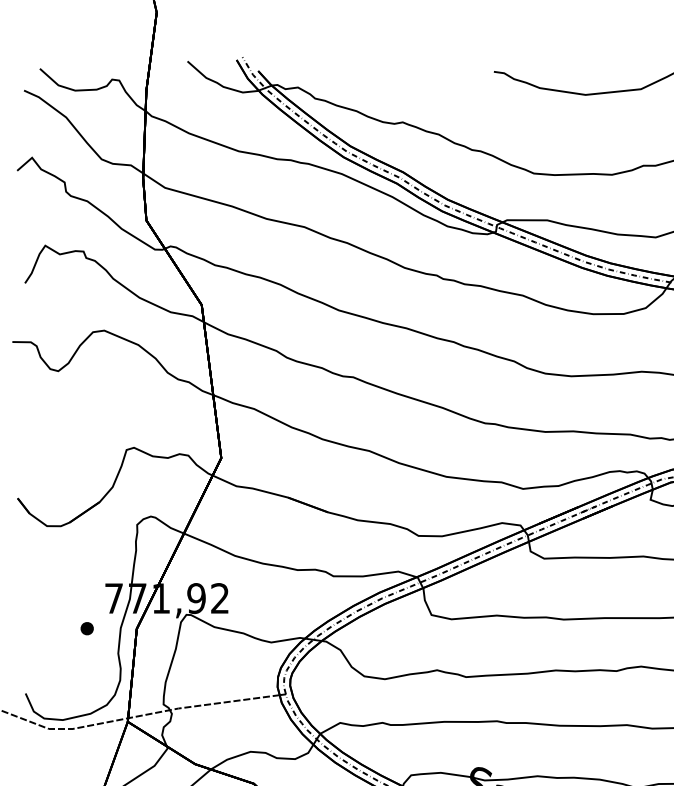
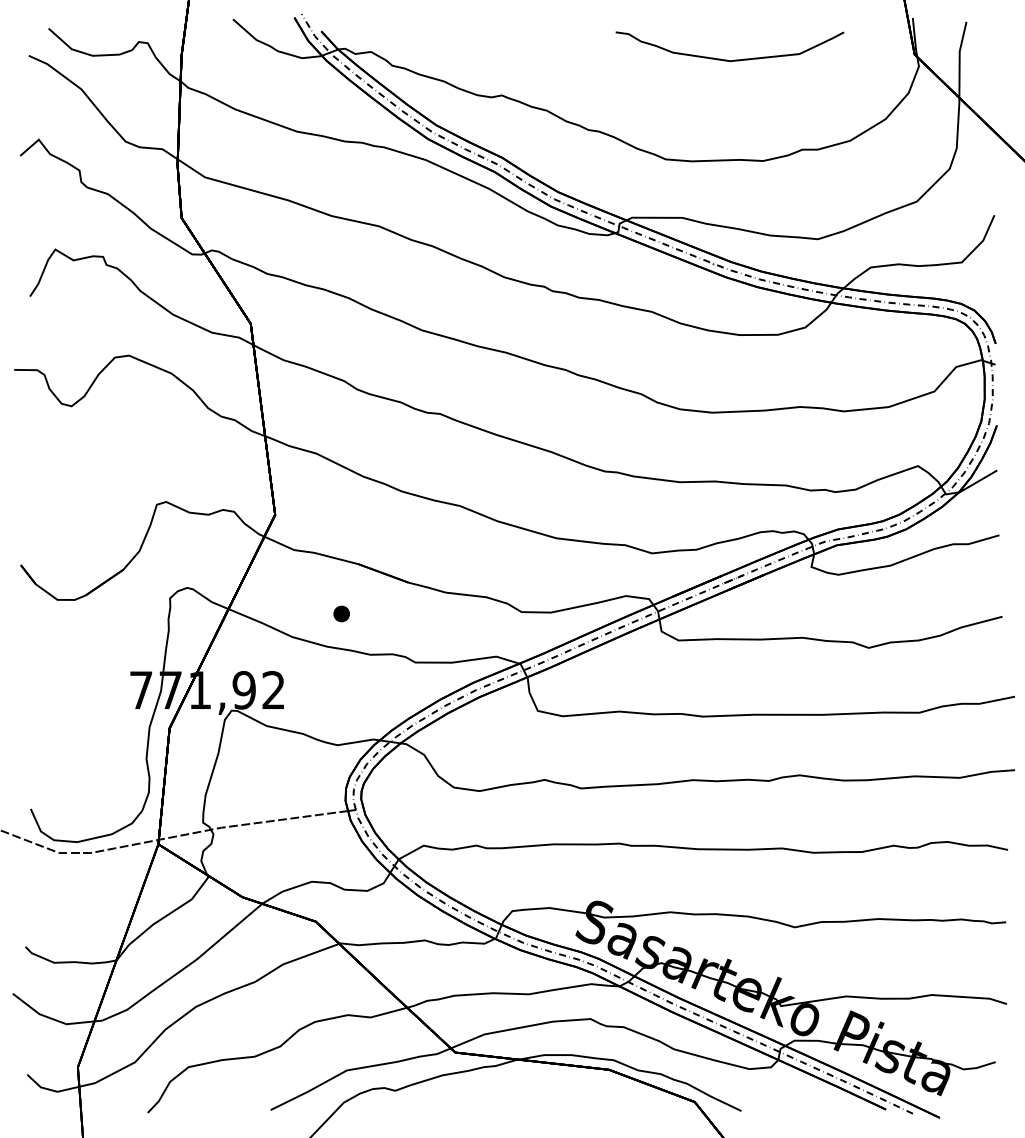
part: (87, 628) -> (341, 613), moved

